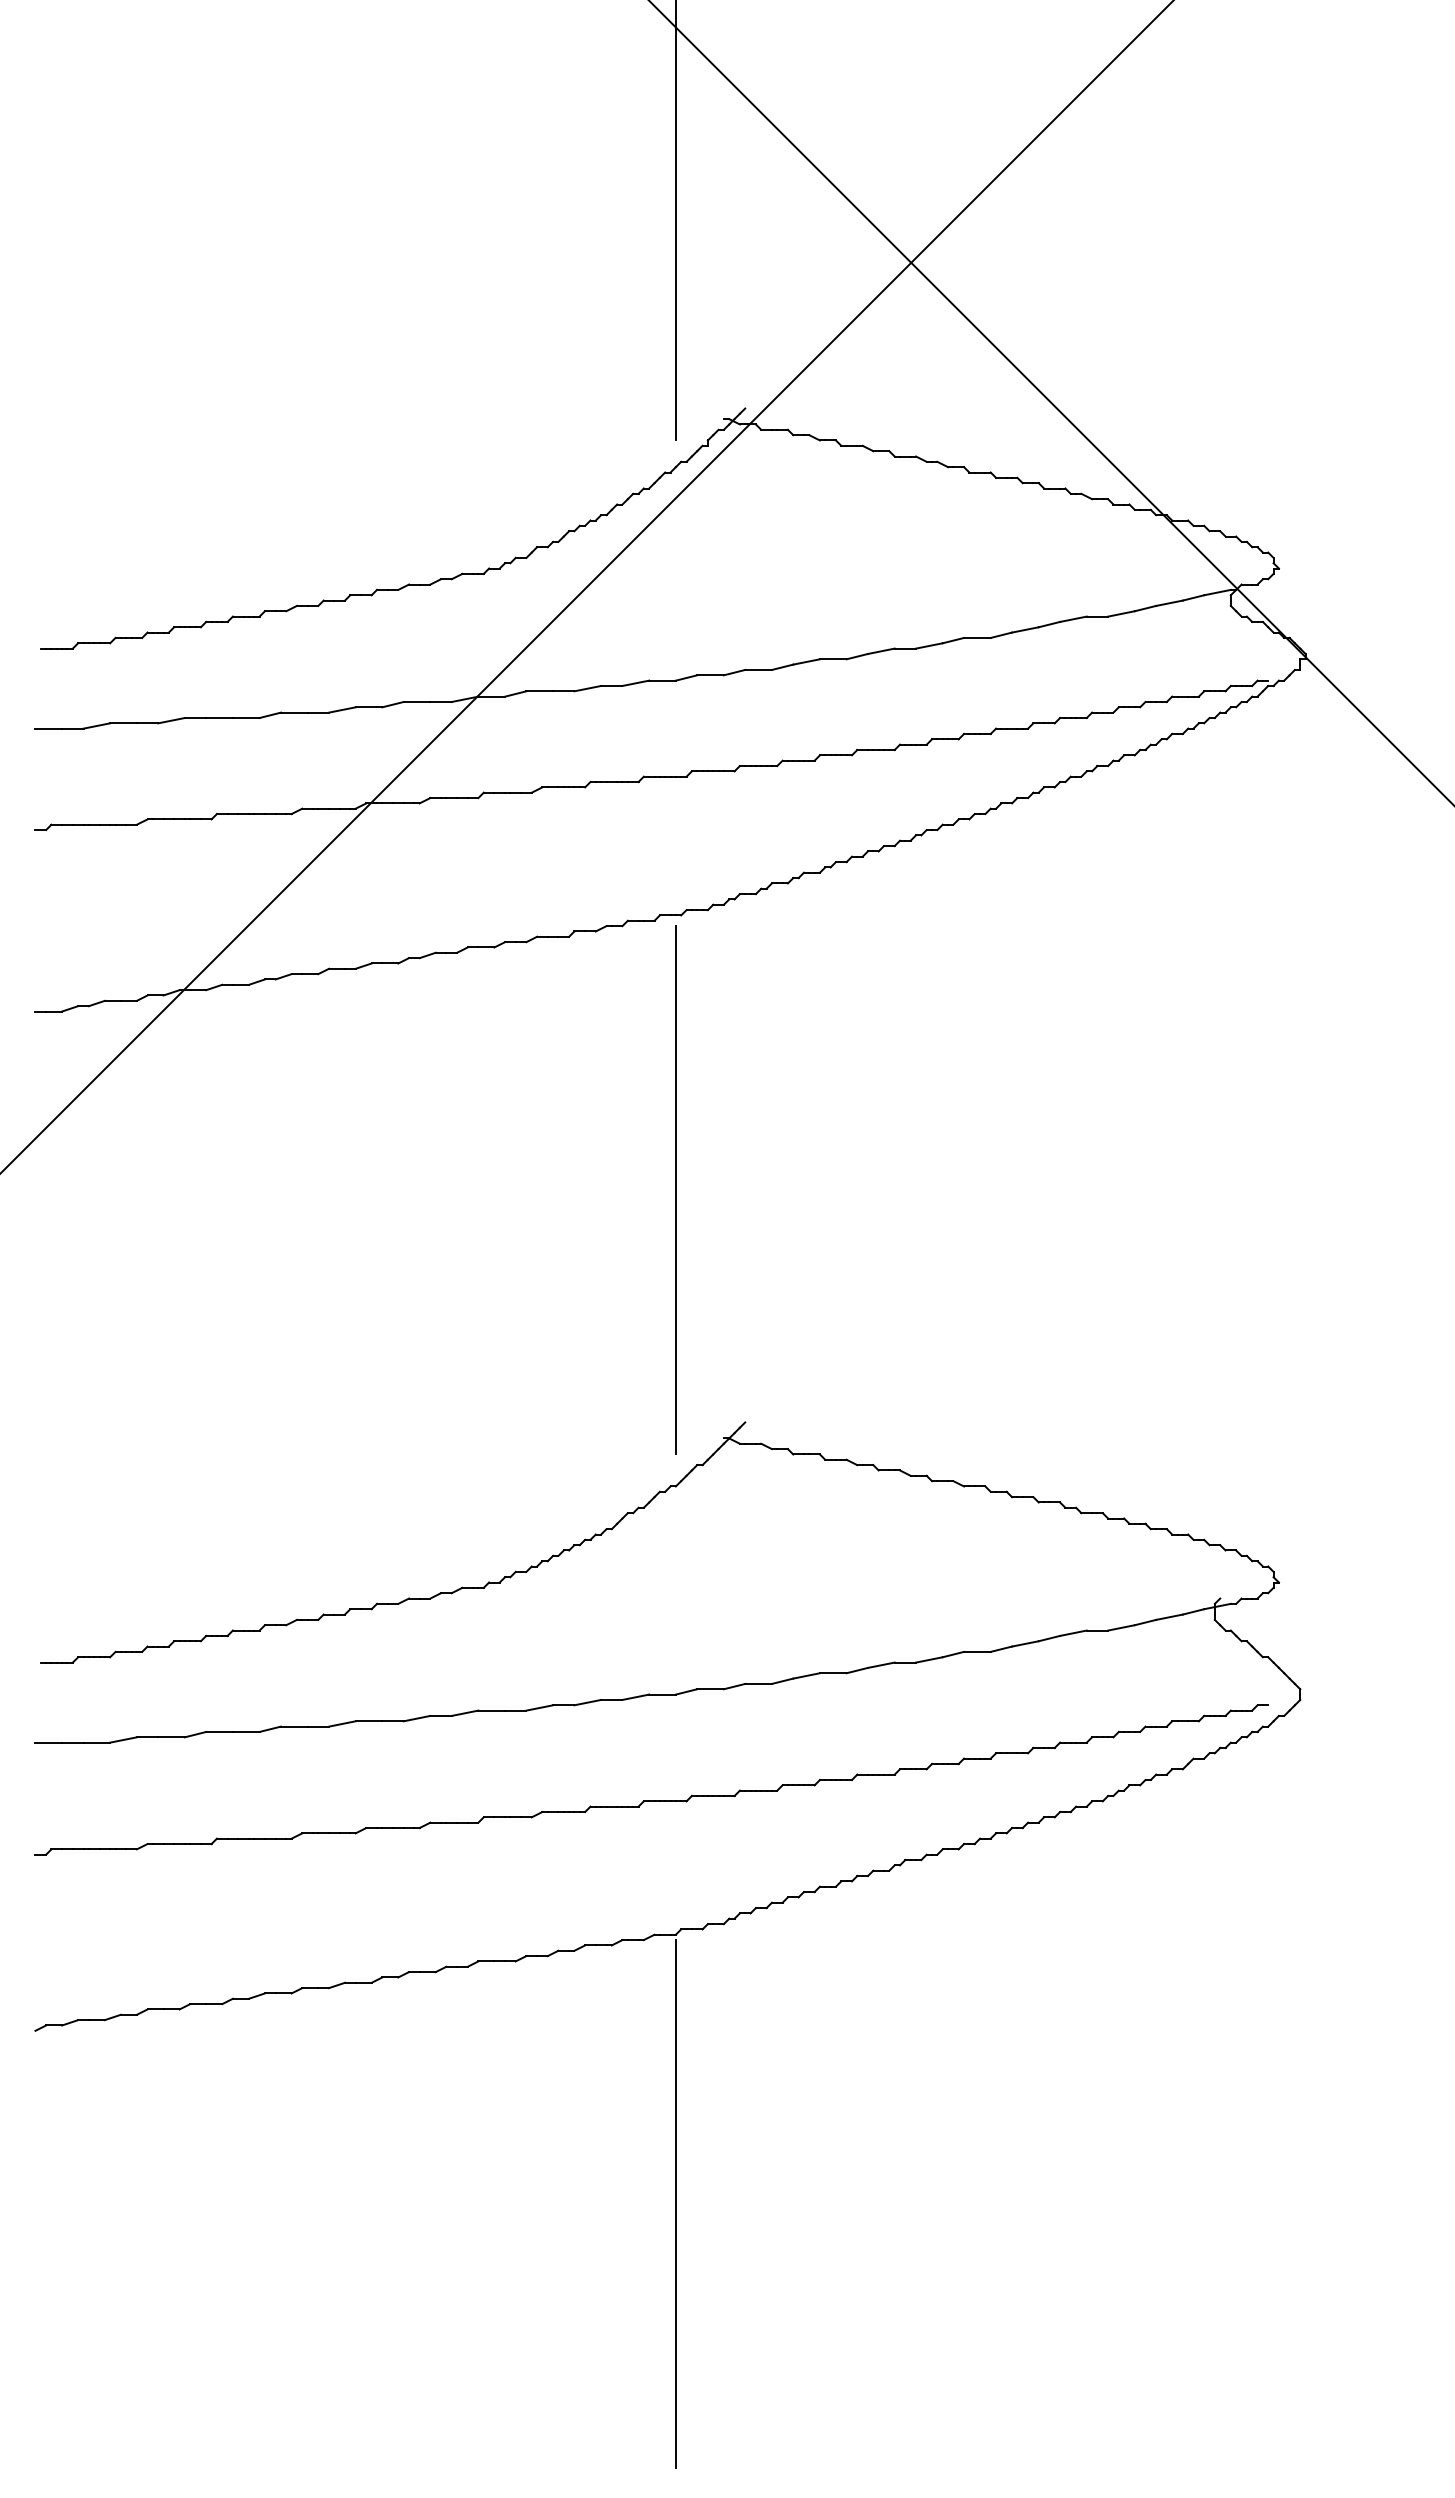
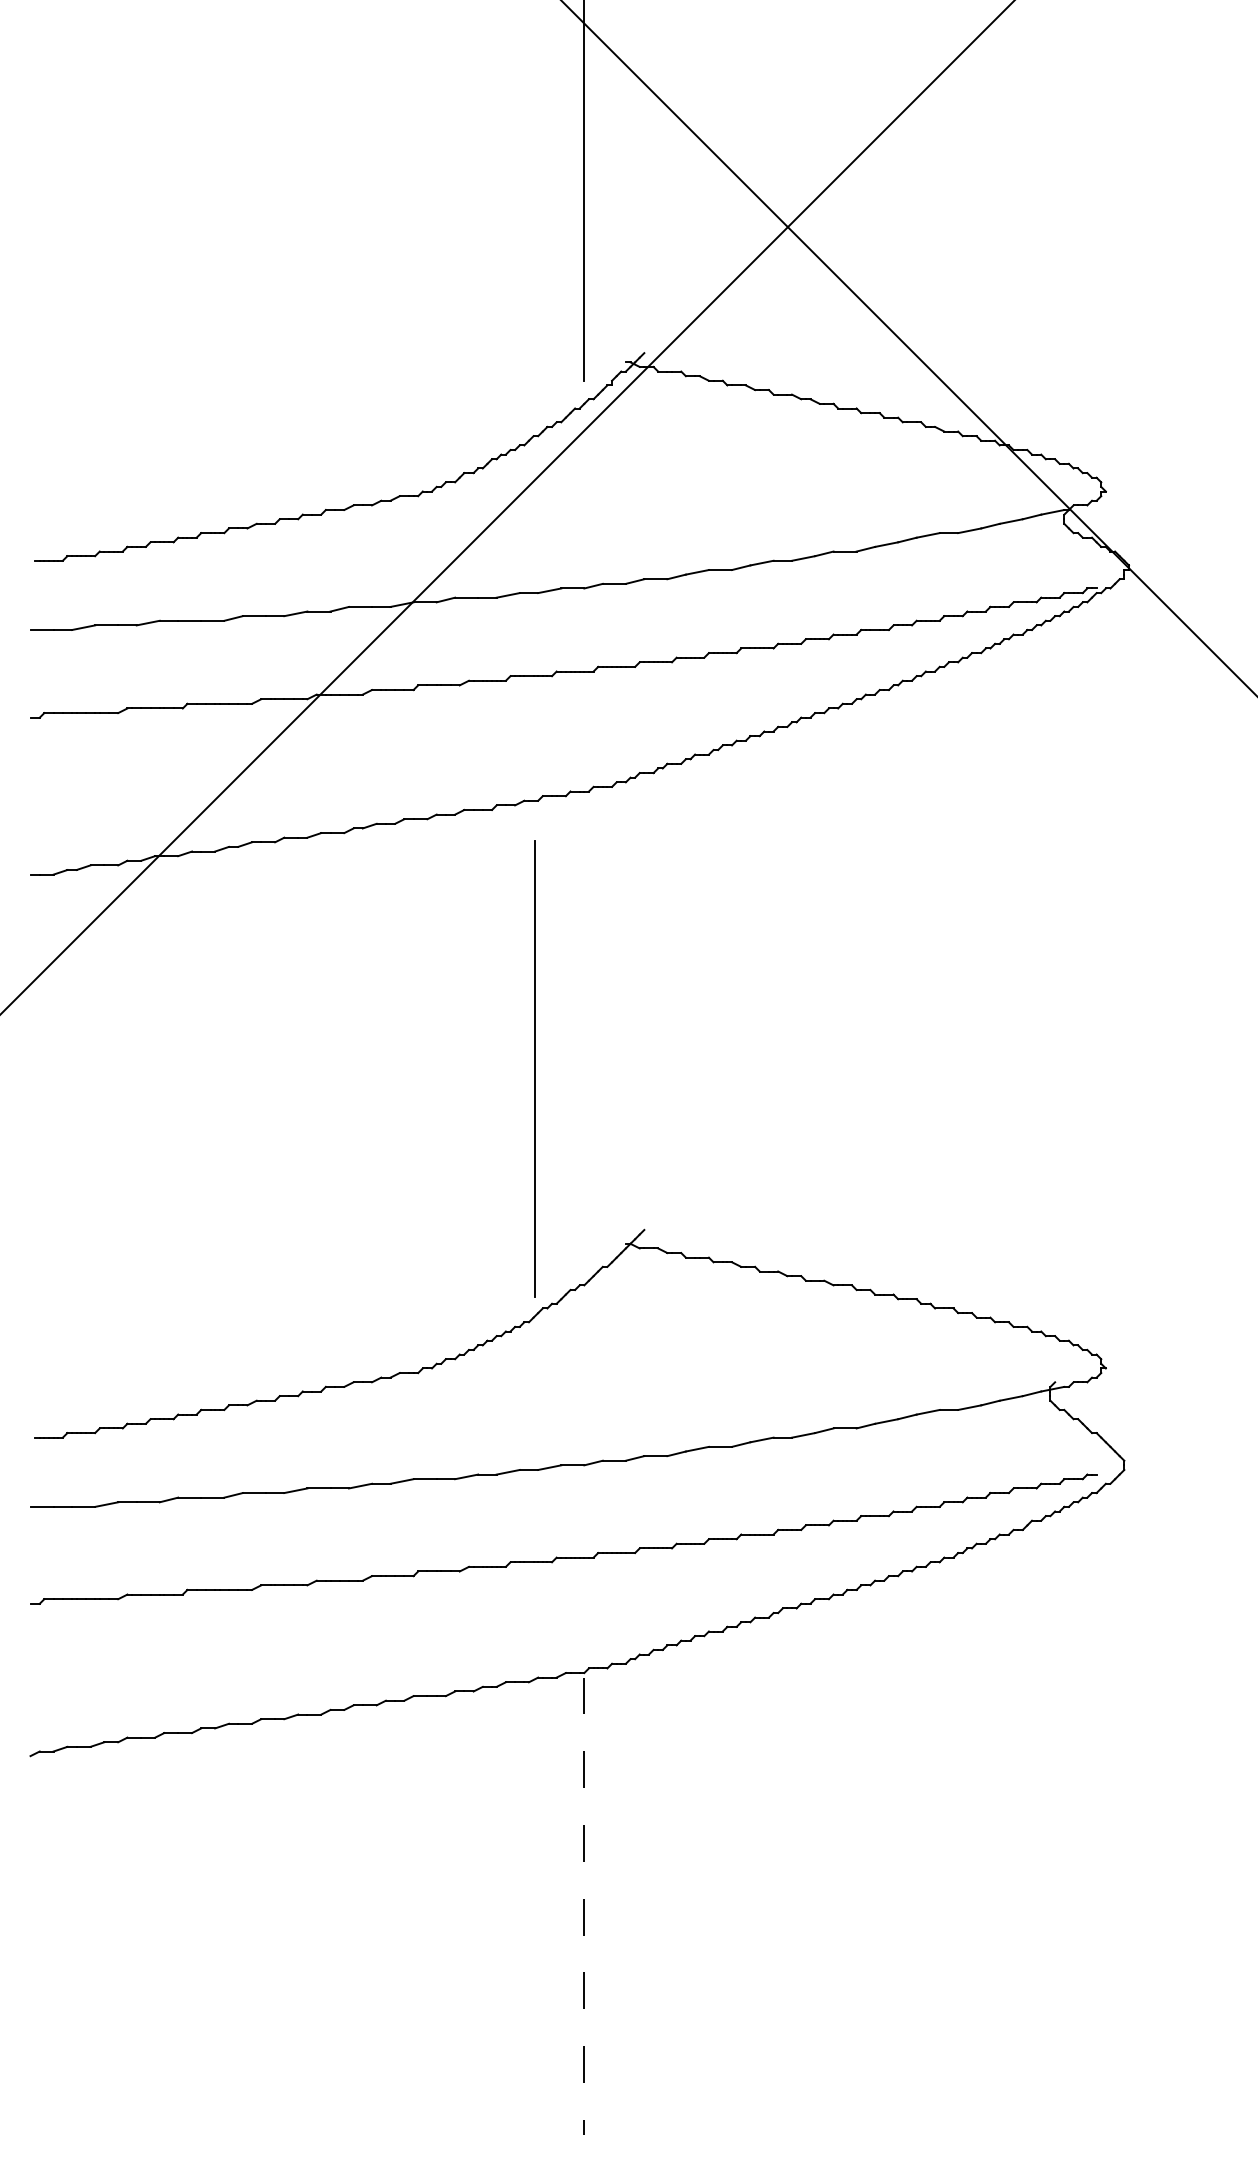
line: (675, 1189) -> (534, 1068), moved
line: (675, 2204) -> (584, 1906), solid -> dashed

